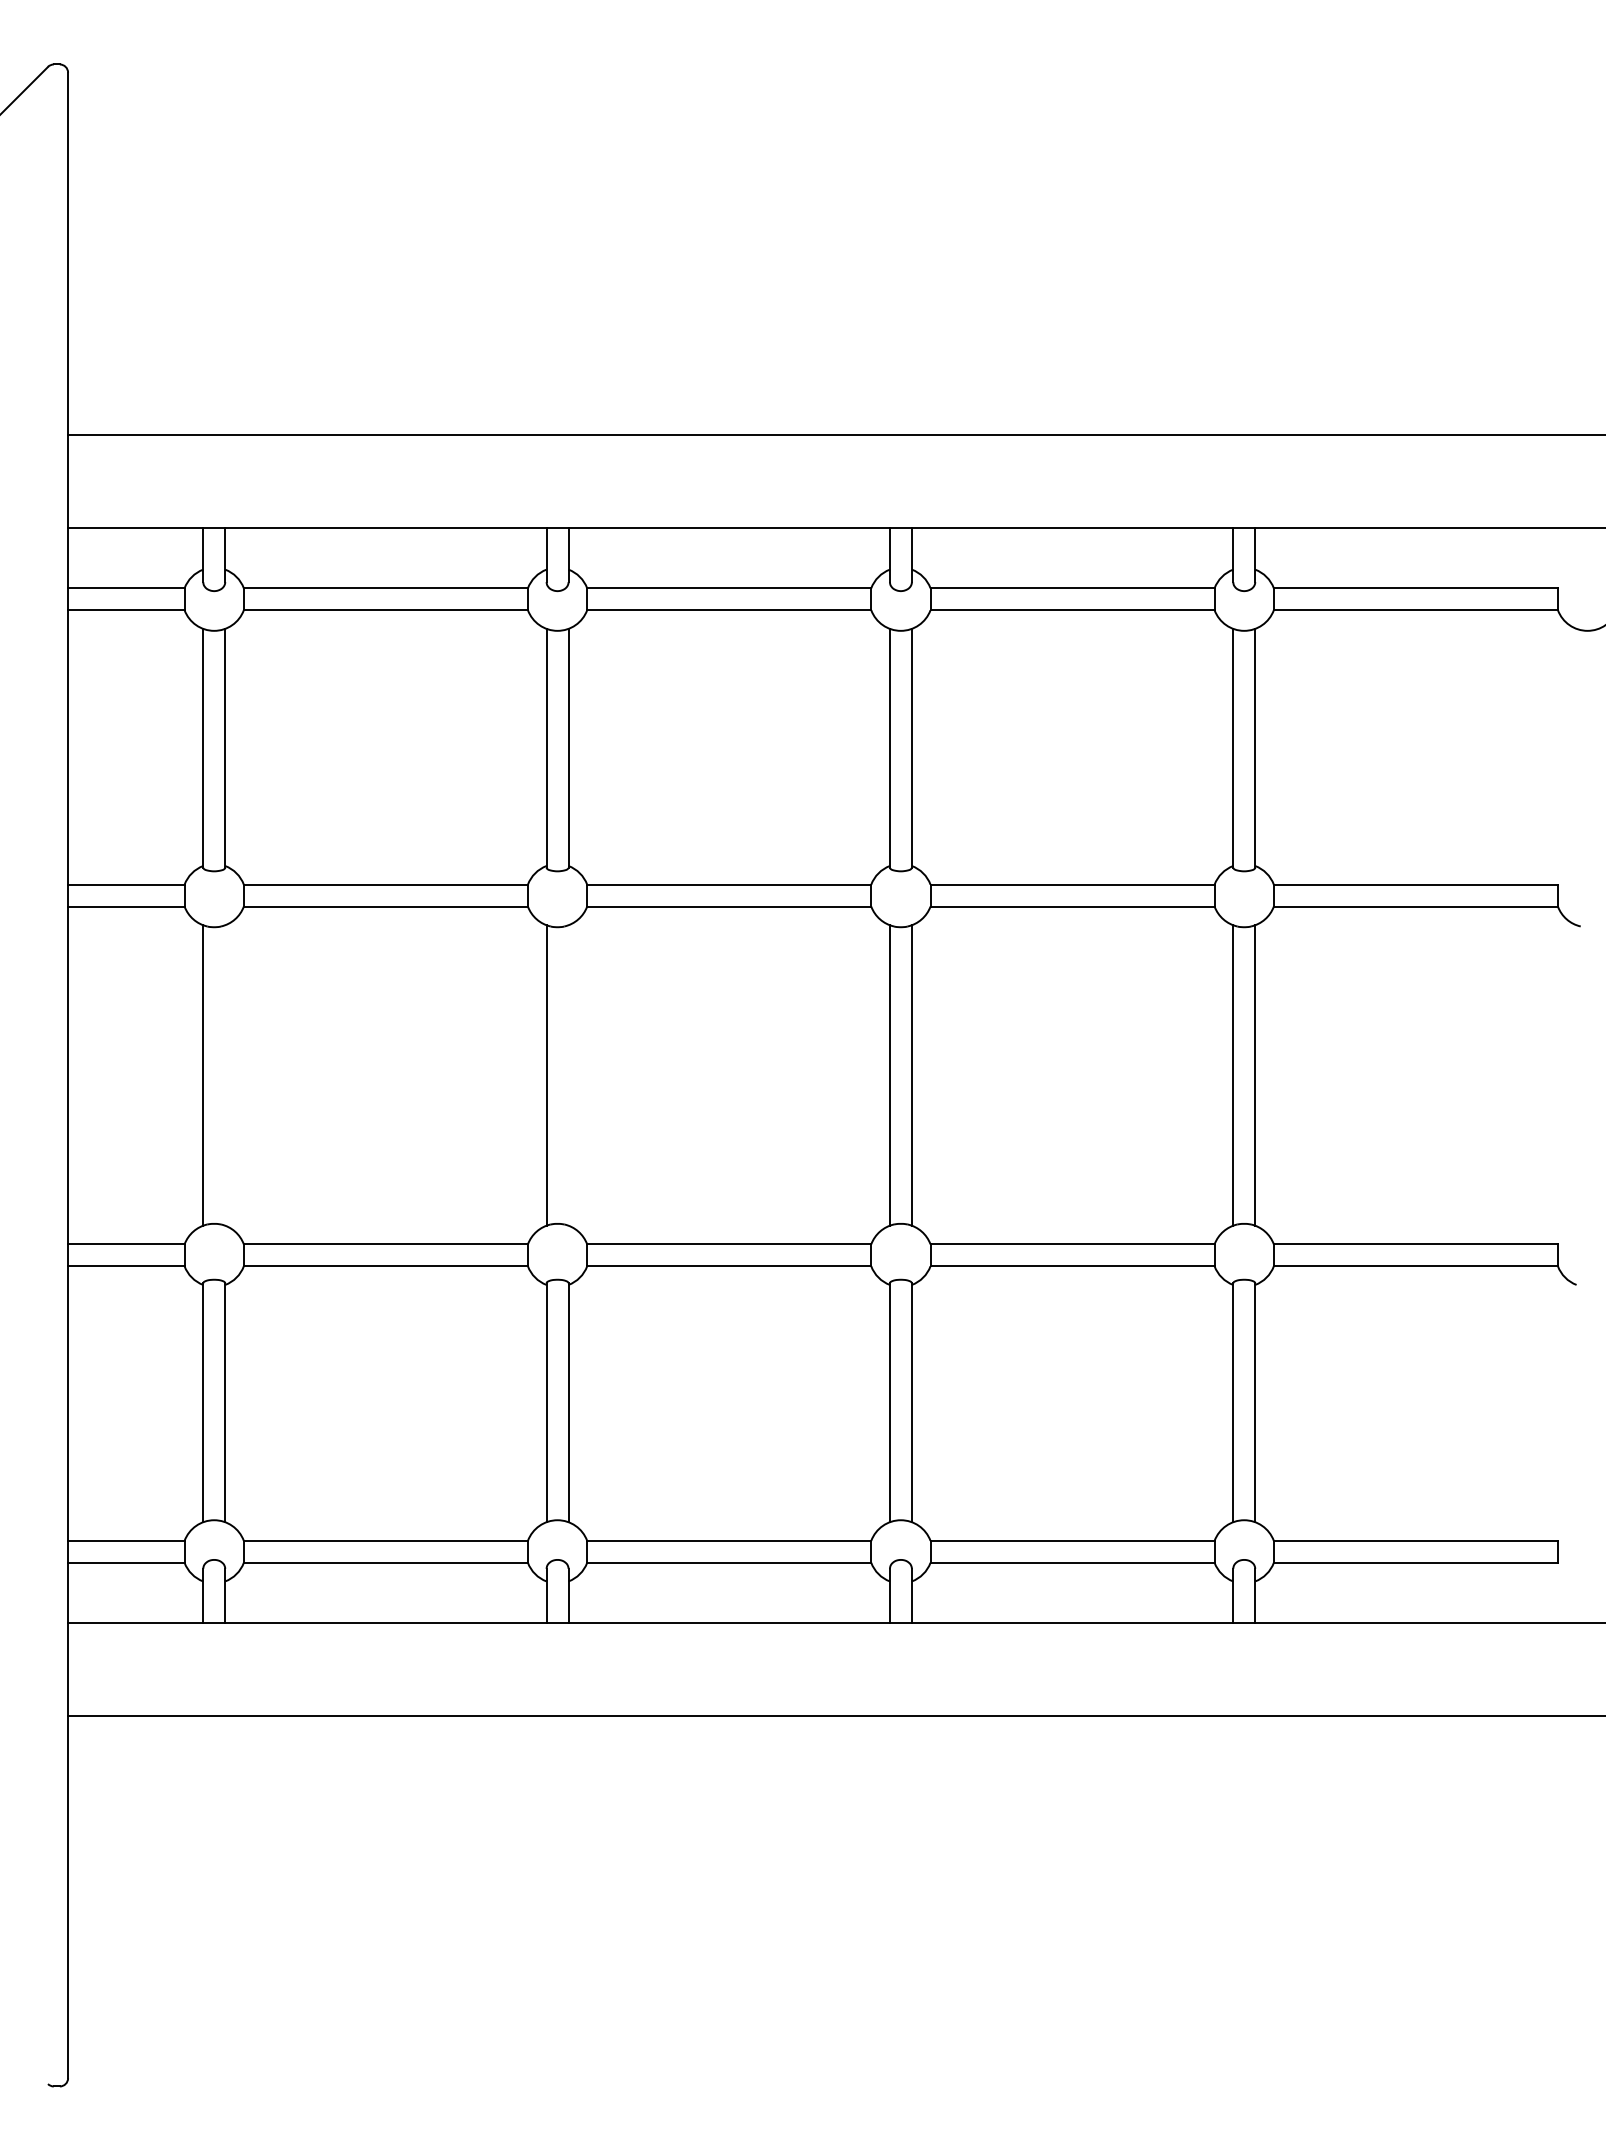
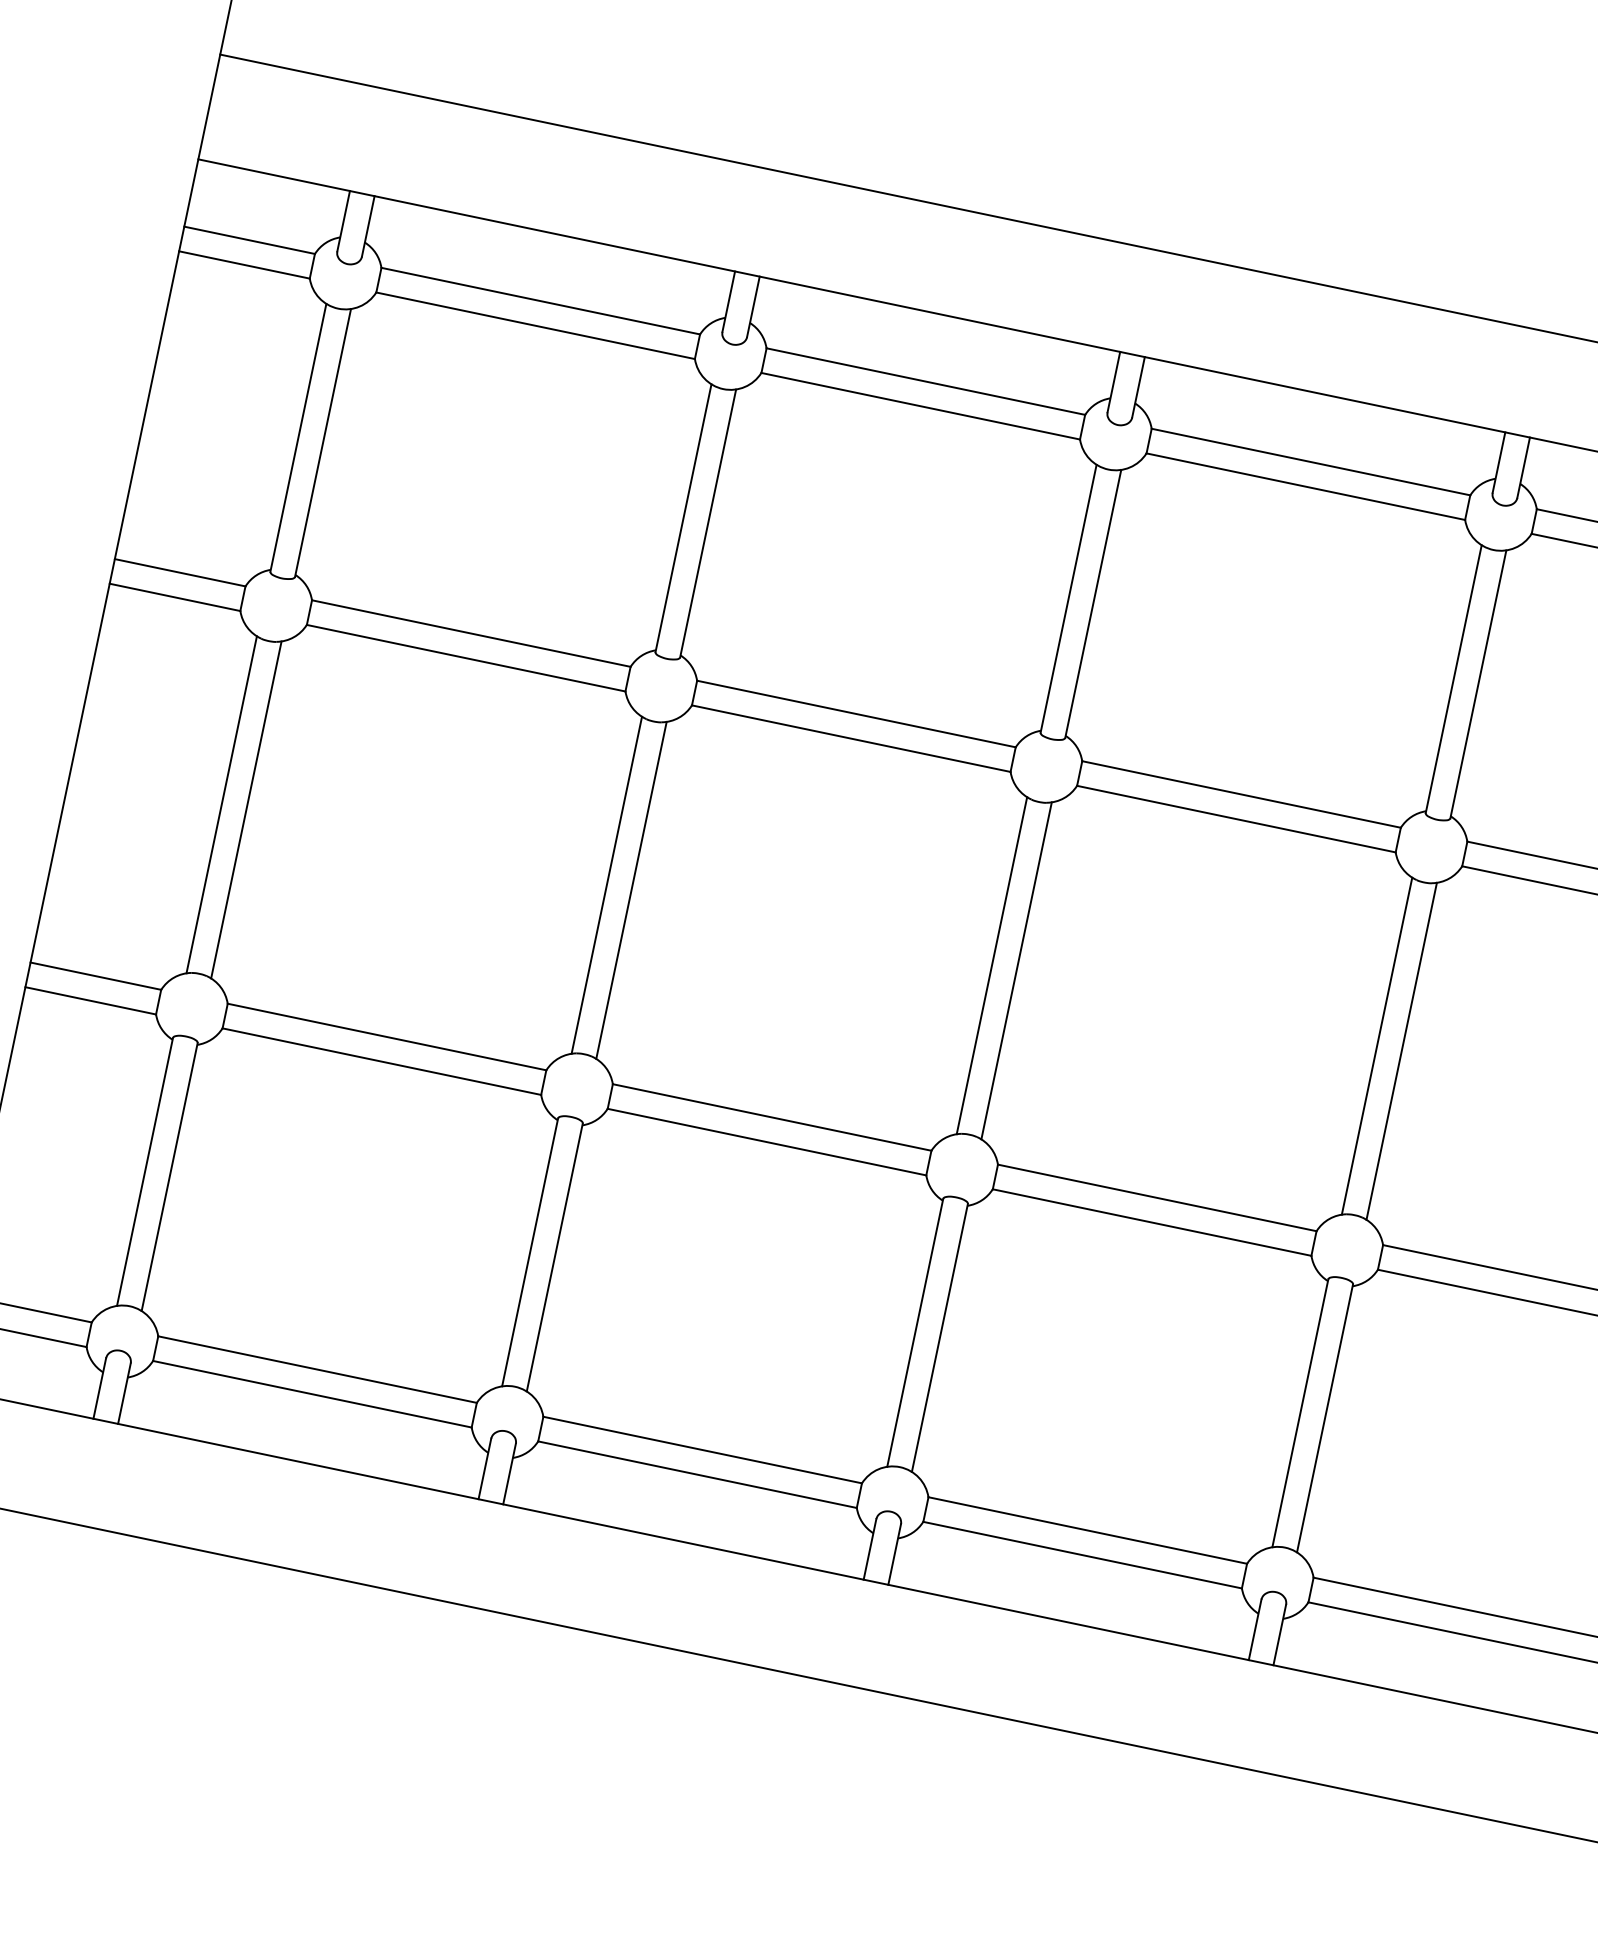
line: (225, 1075) -> (246, 810), added
line: (568, 1075) -> (631, 890), added

